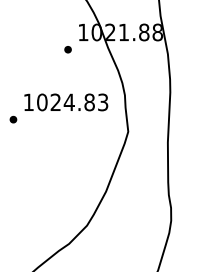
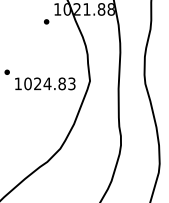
text: (66, 101) -> (45, 83), moved

